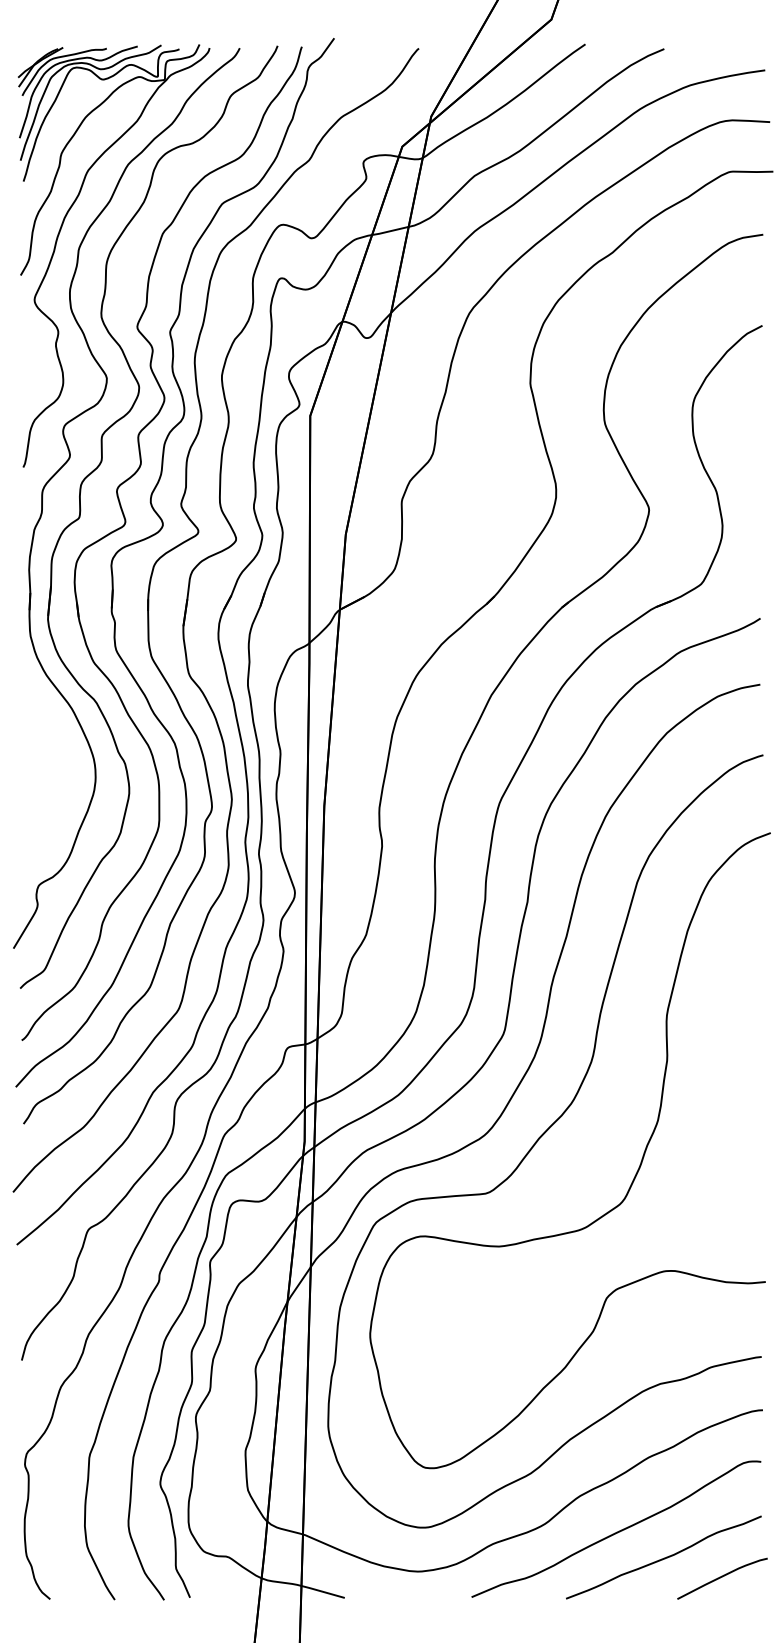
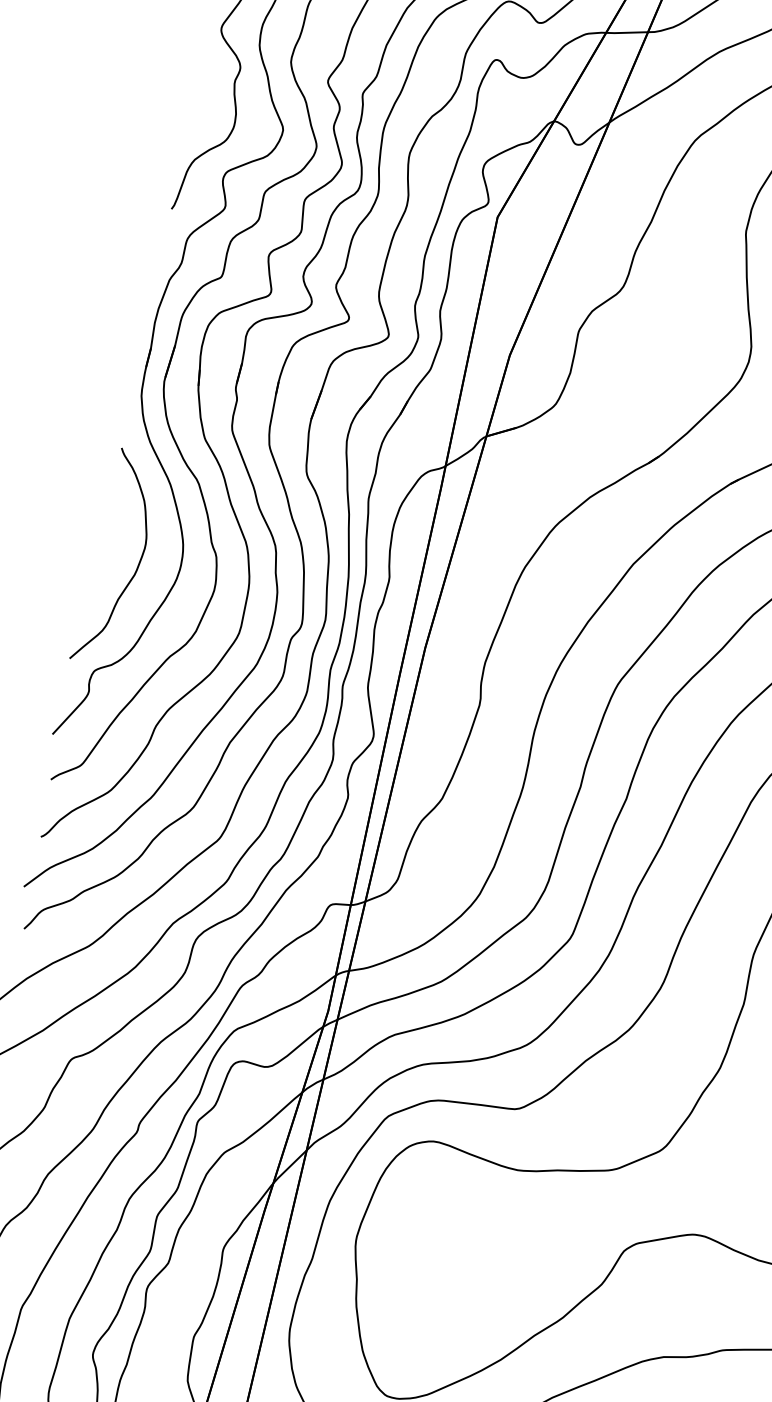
curve: (57, 784) -> (137, 564), added

